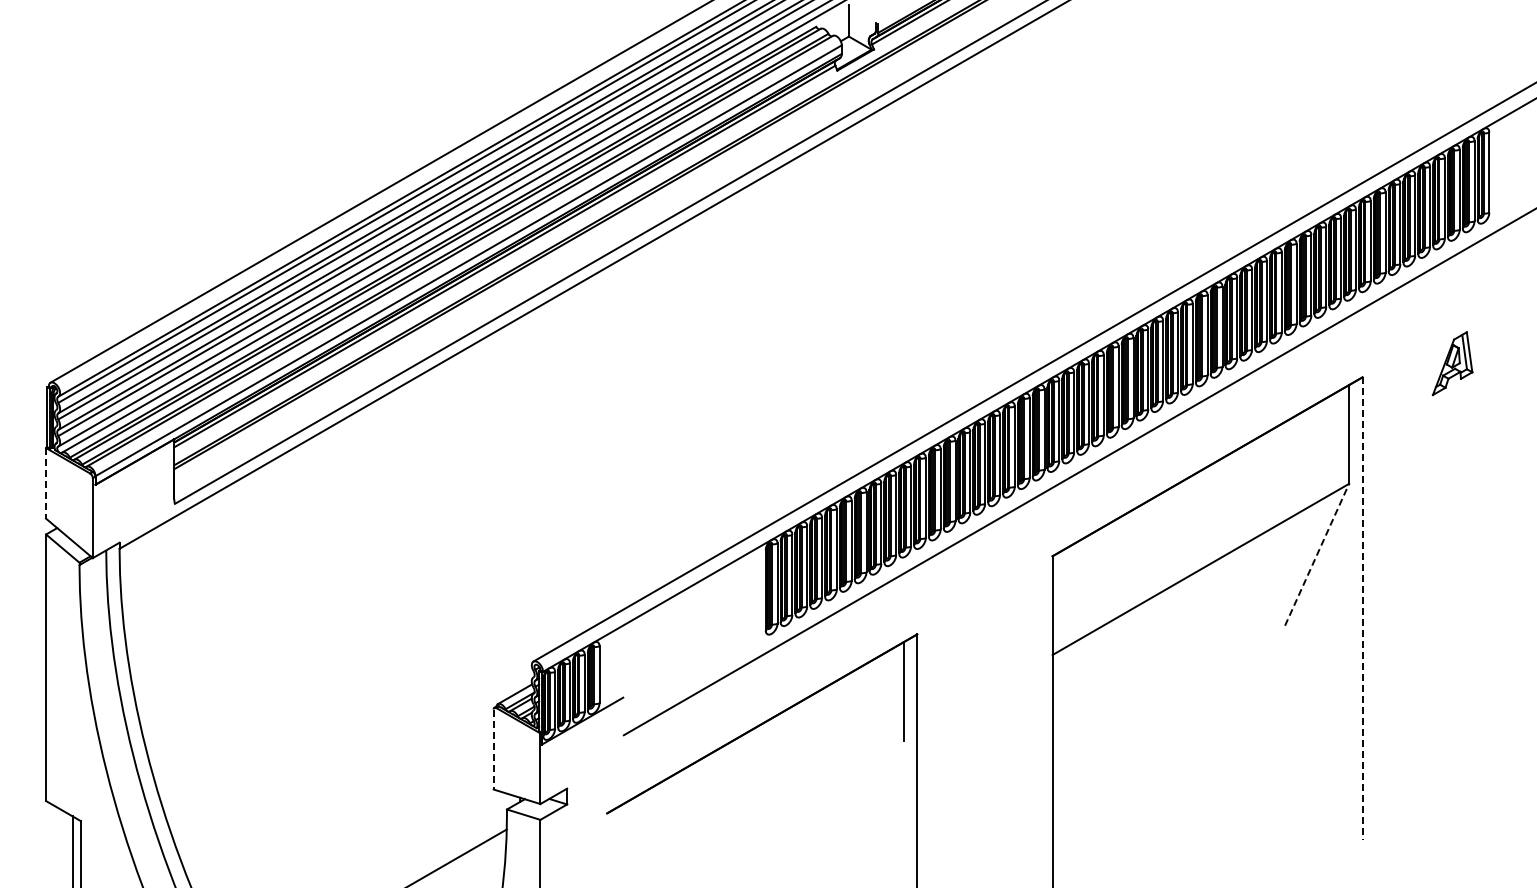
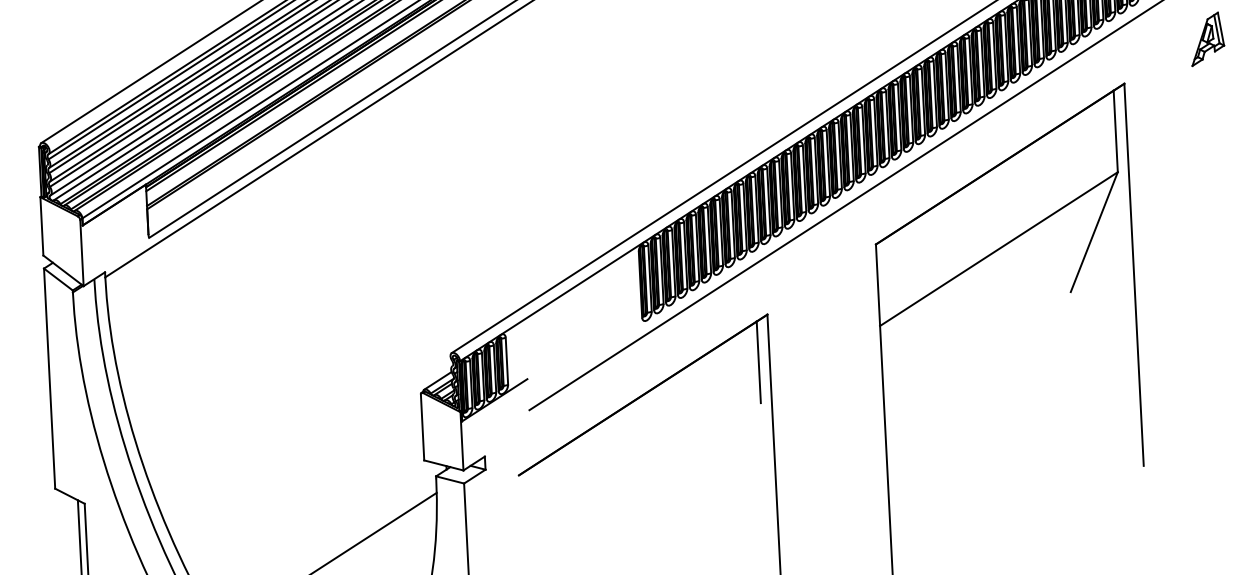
part: (1452, 363) -> (1207, 39), moved
line: (46, 483) -> (42, 226), dashed -> solid
line: (1317, 554) -> (1094, 231), dashed -> solid
line: (1362, 609) -> (1134, 275), dashed -> solid
line: (493, 749) -> (422, 427), dashed -> solid

